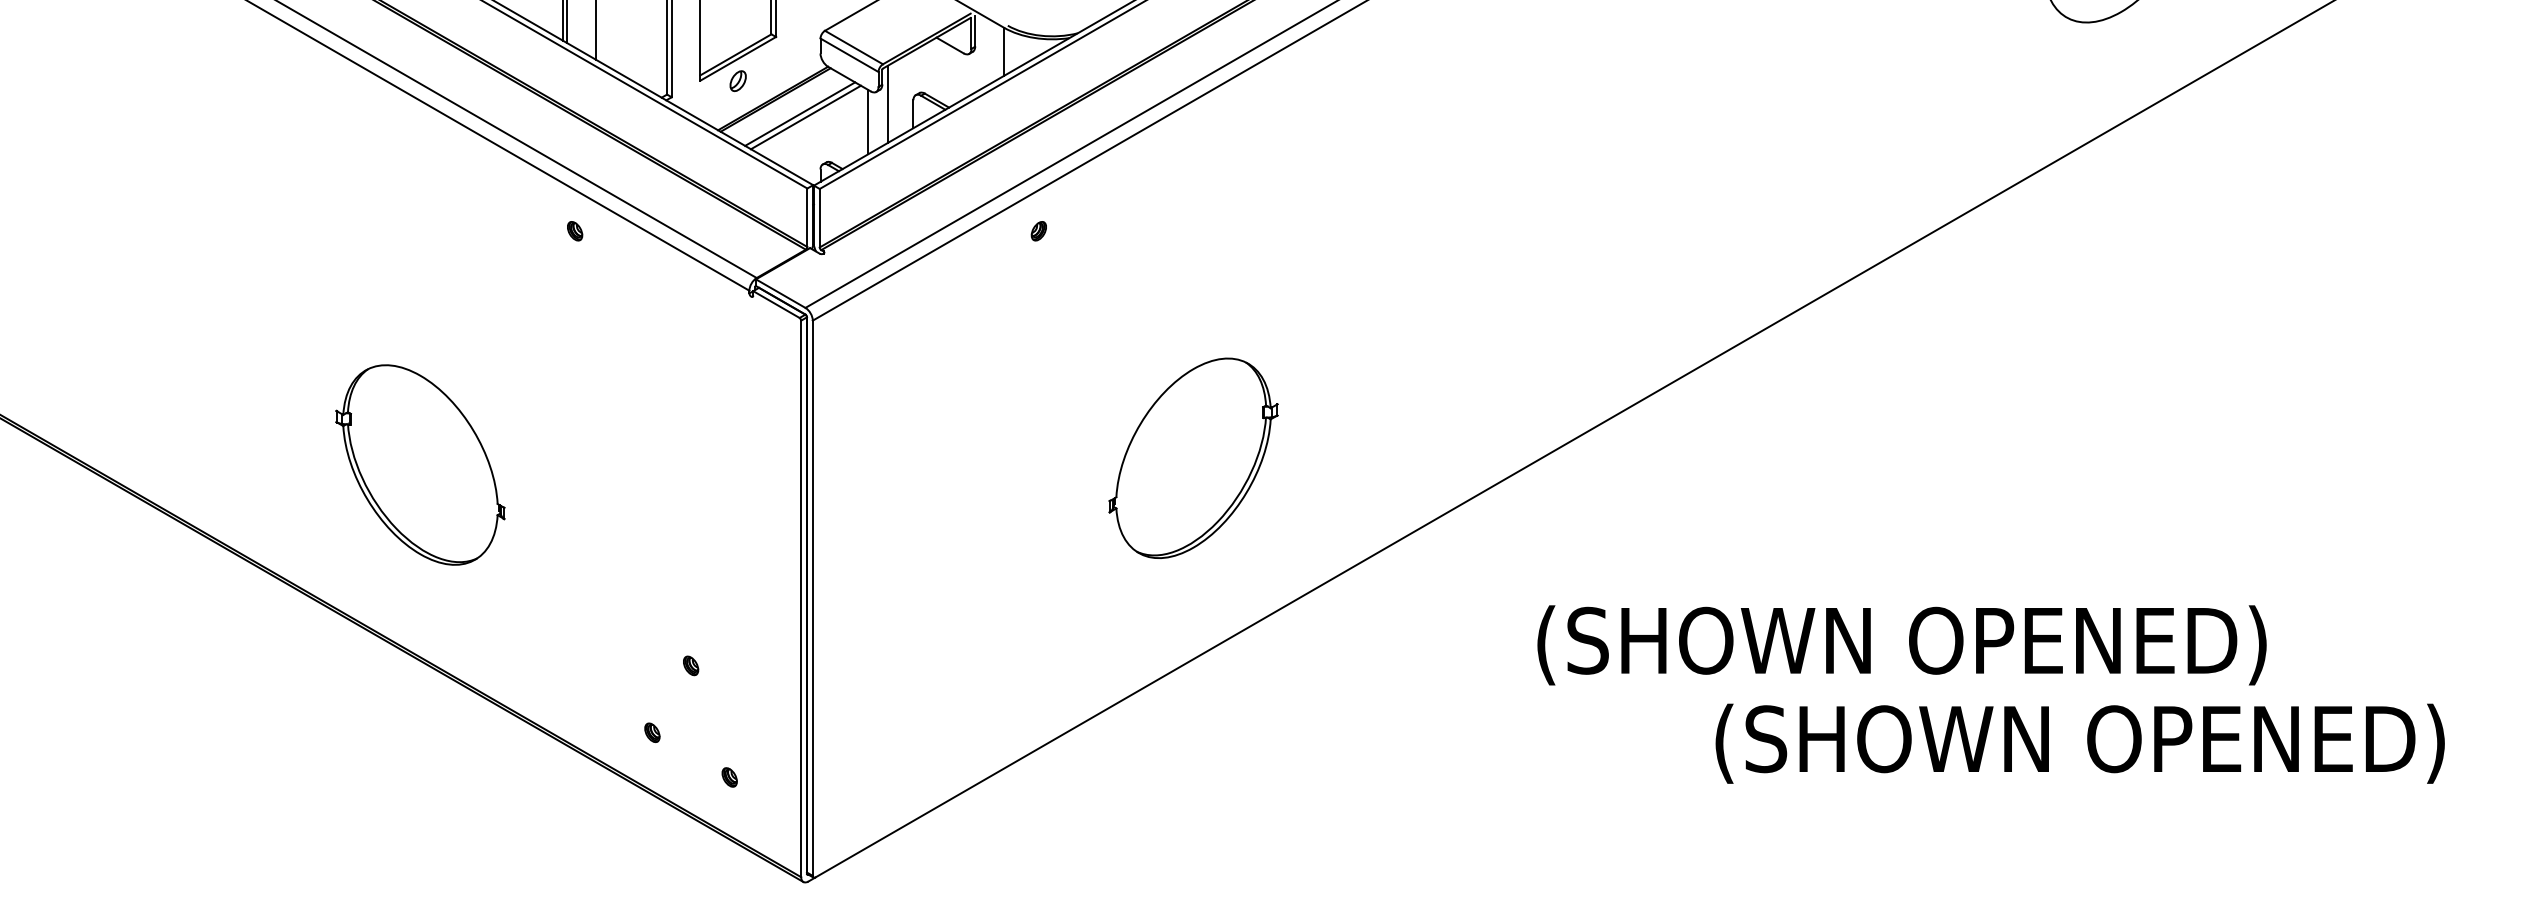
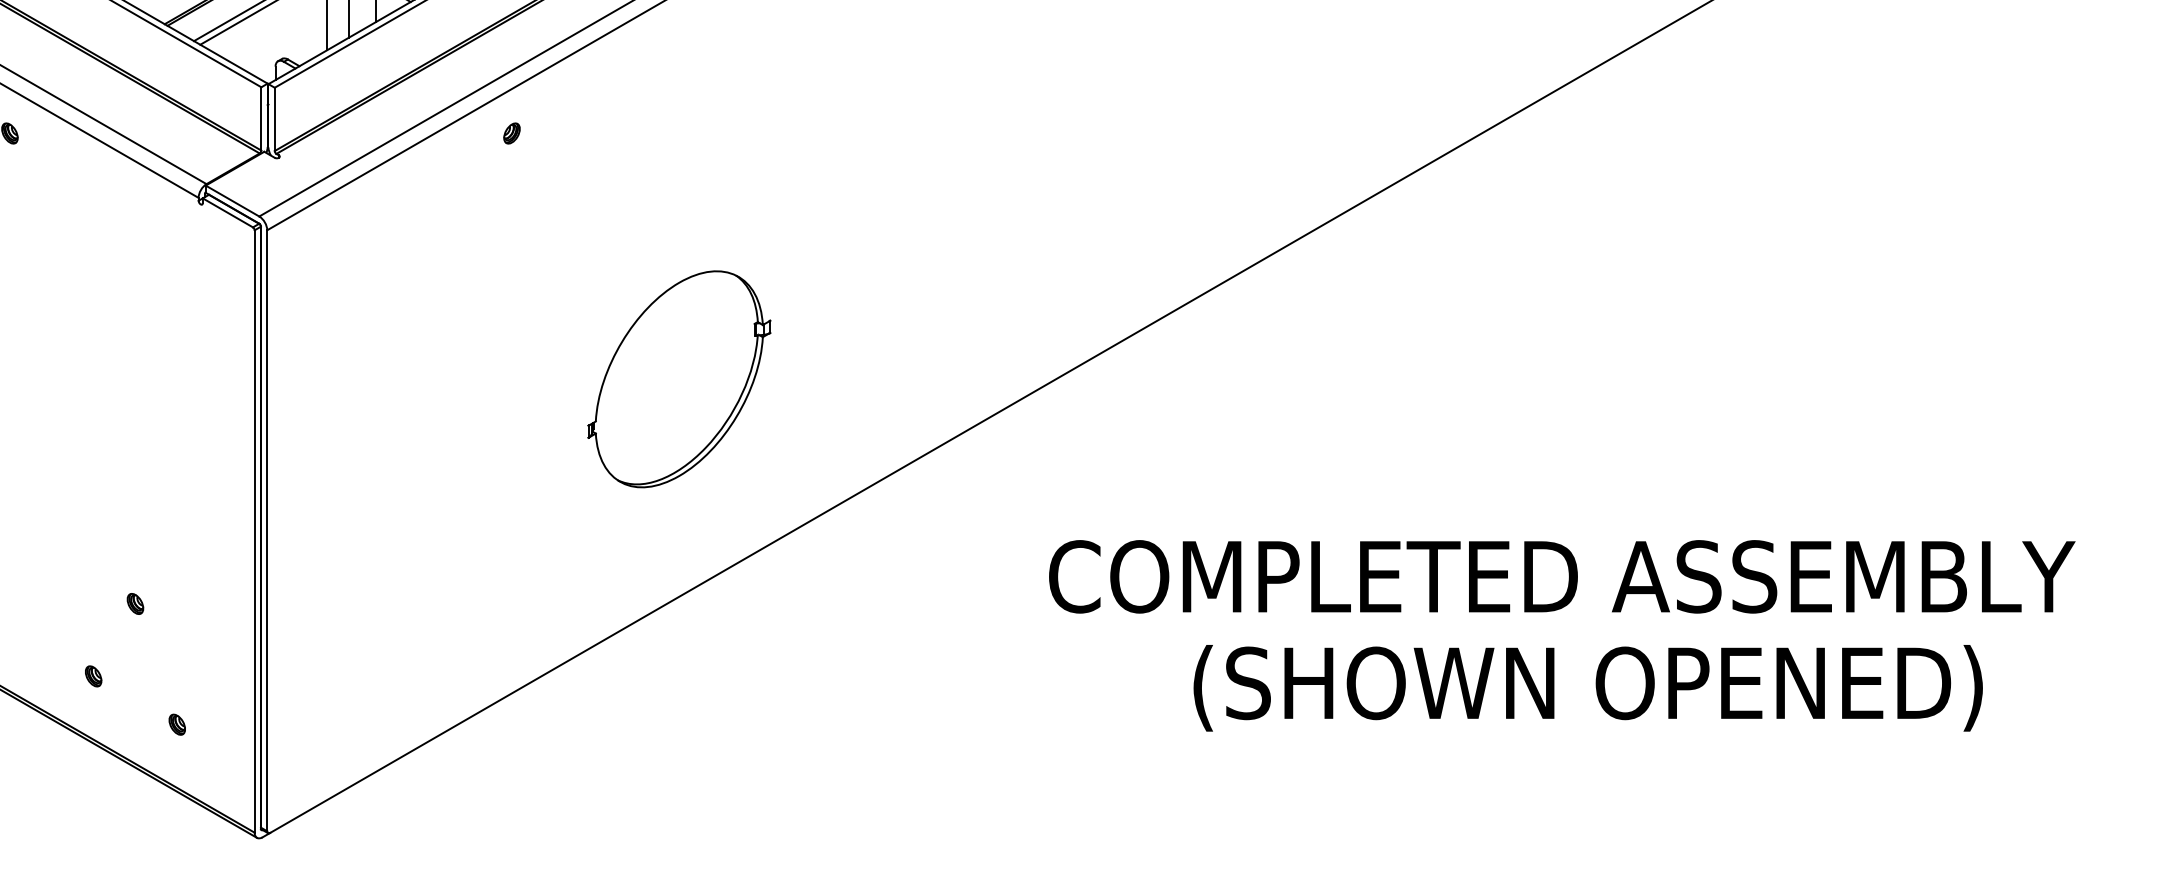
text: (2009, 645) -> (1562, 581), (SHOWN OPENED) -> COMPLETED ASSEMBLY
text: (2079, 743) -> (1587, 687), moved

